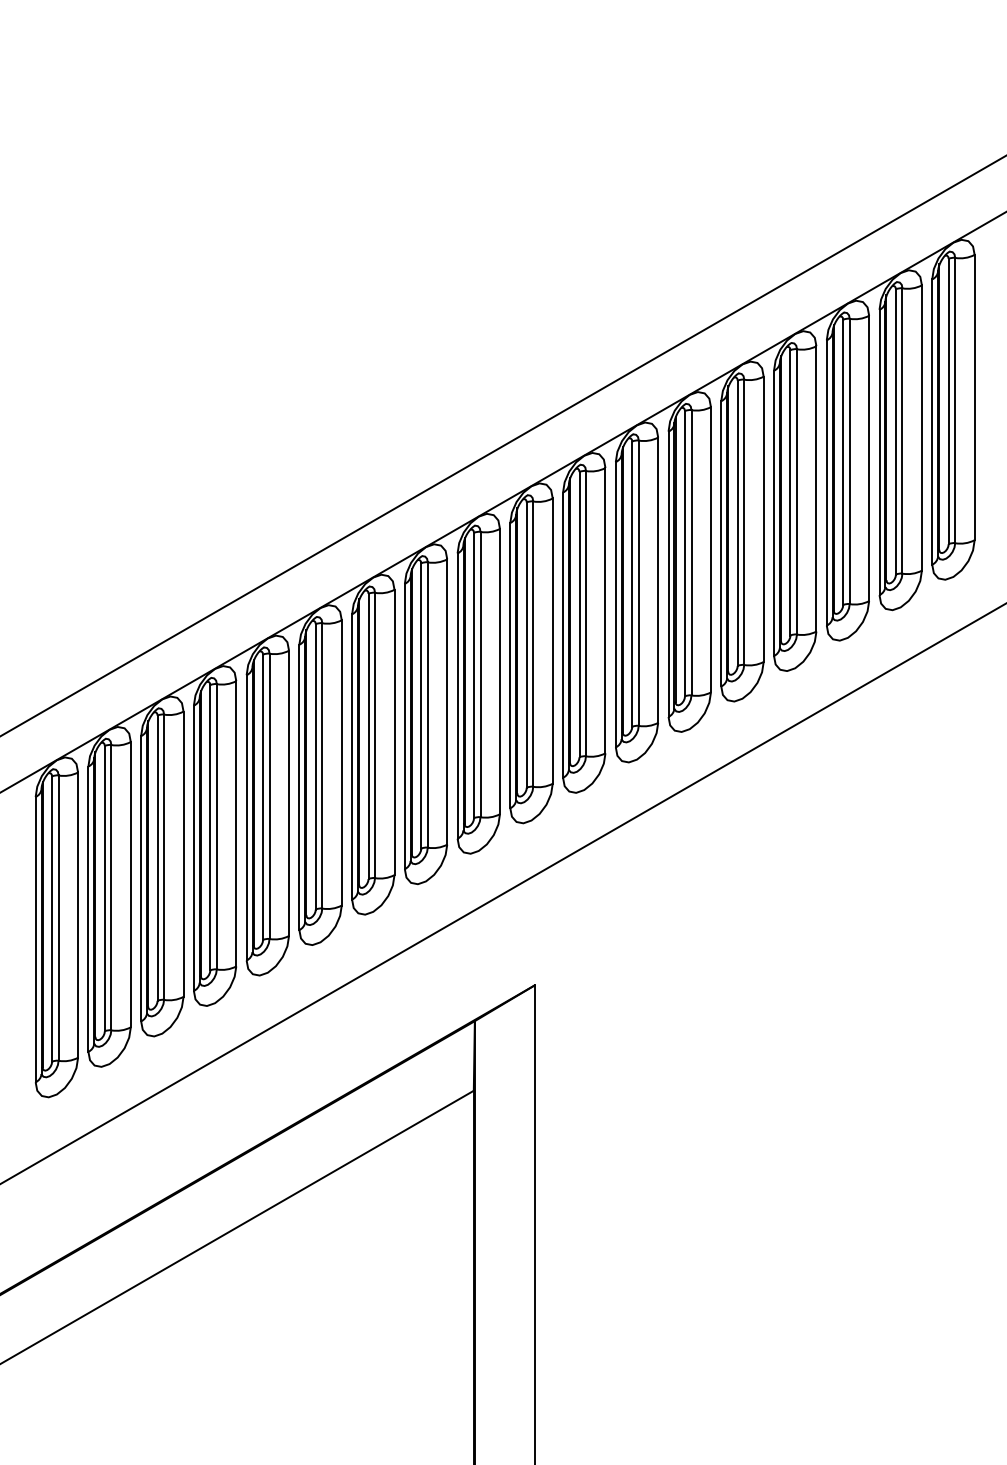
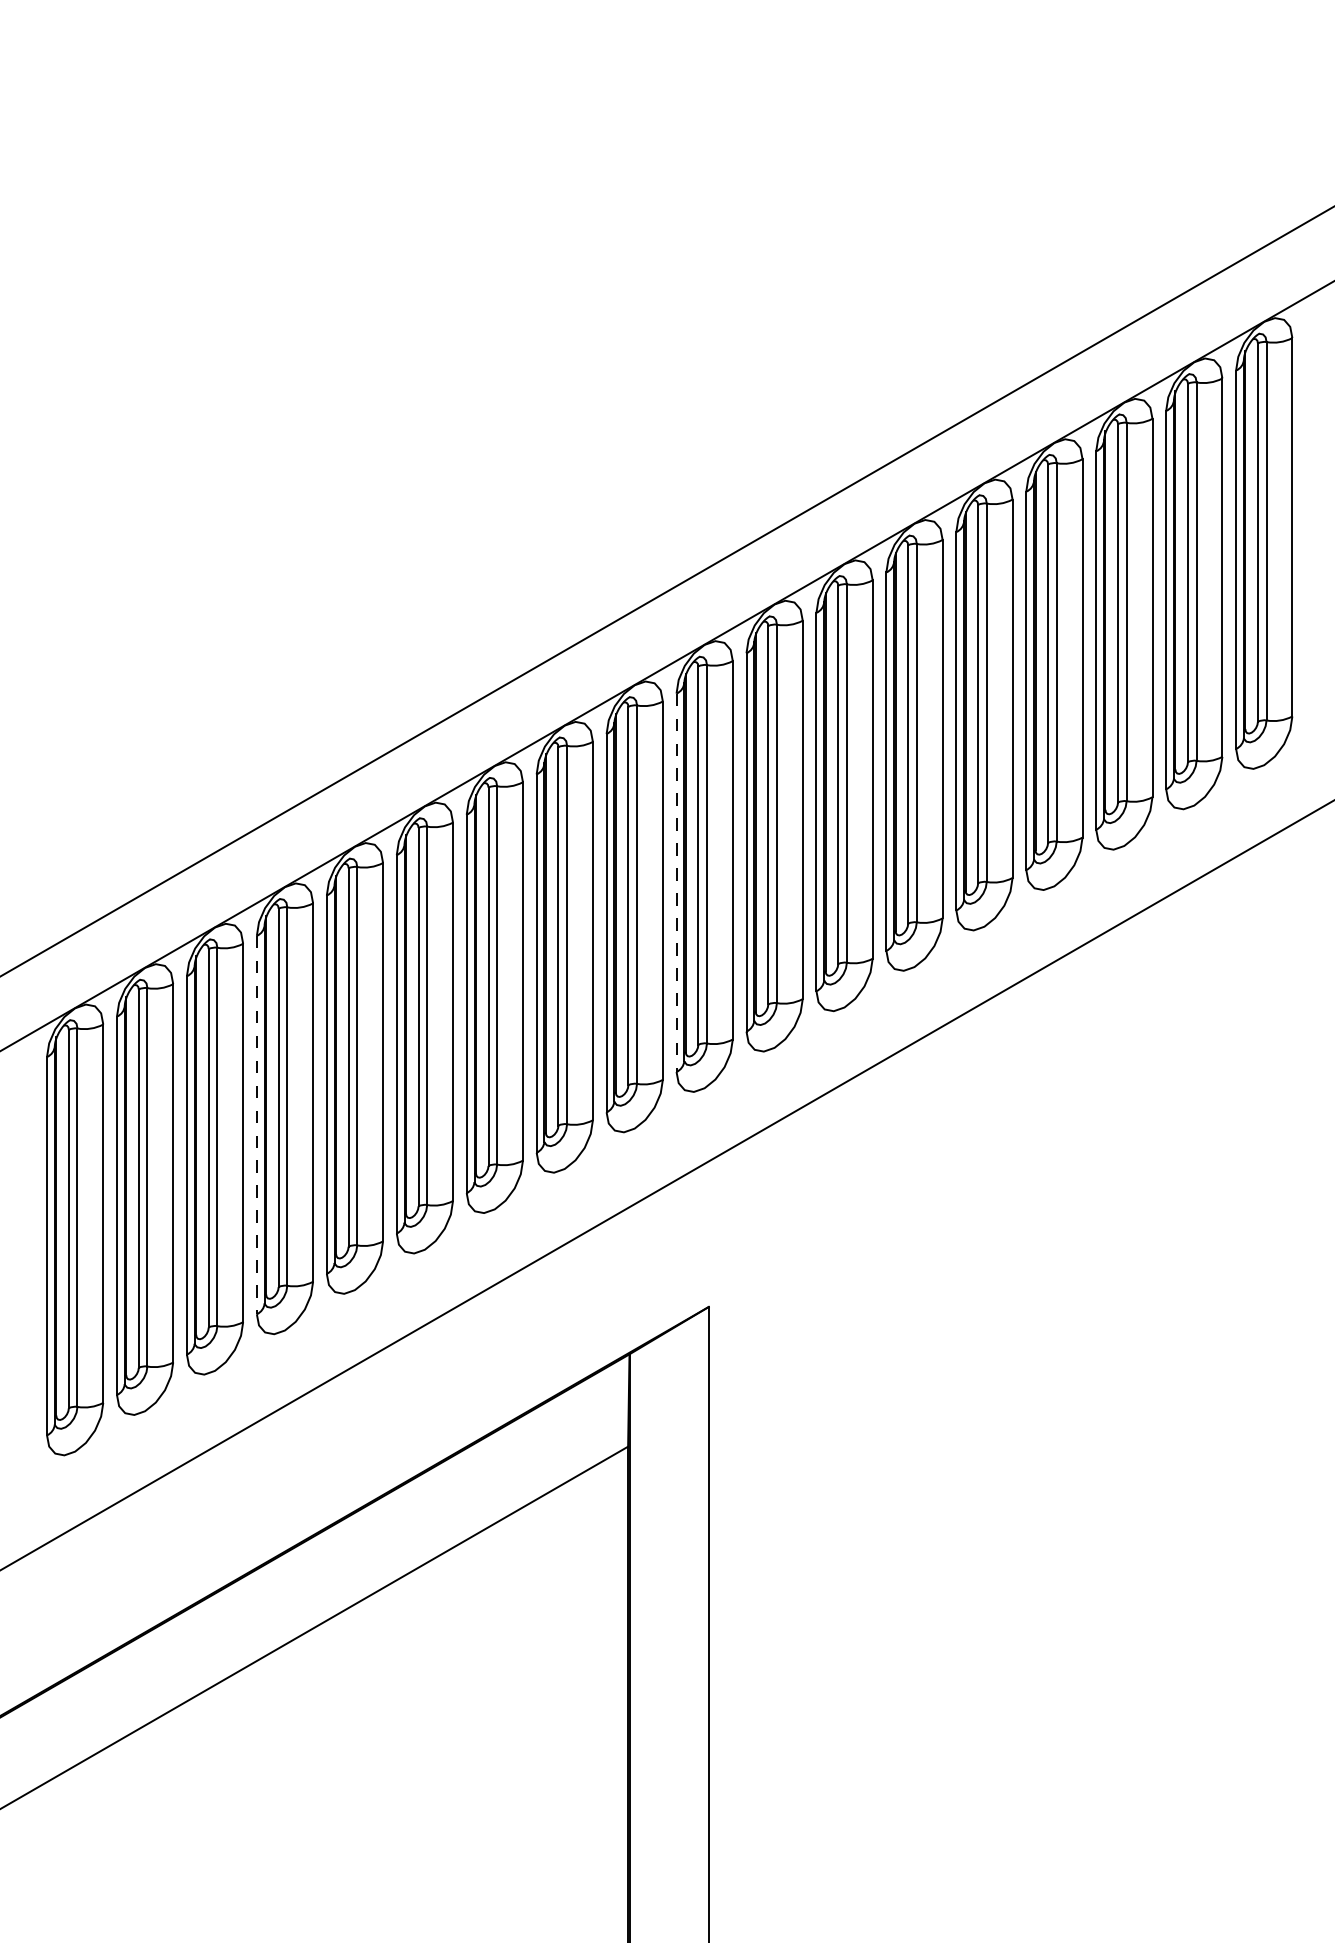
line: (510, 666) -> (676, 883), solid -> dashed
line: (193, 848) -> (256, 1125), solid -> dashed

